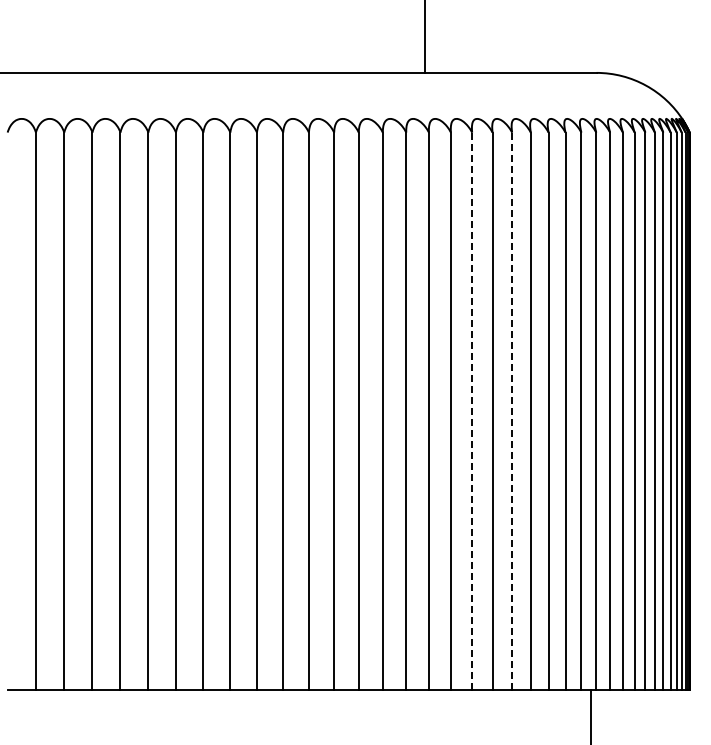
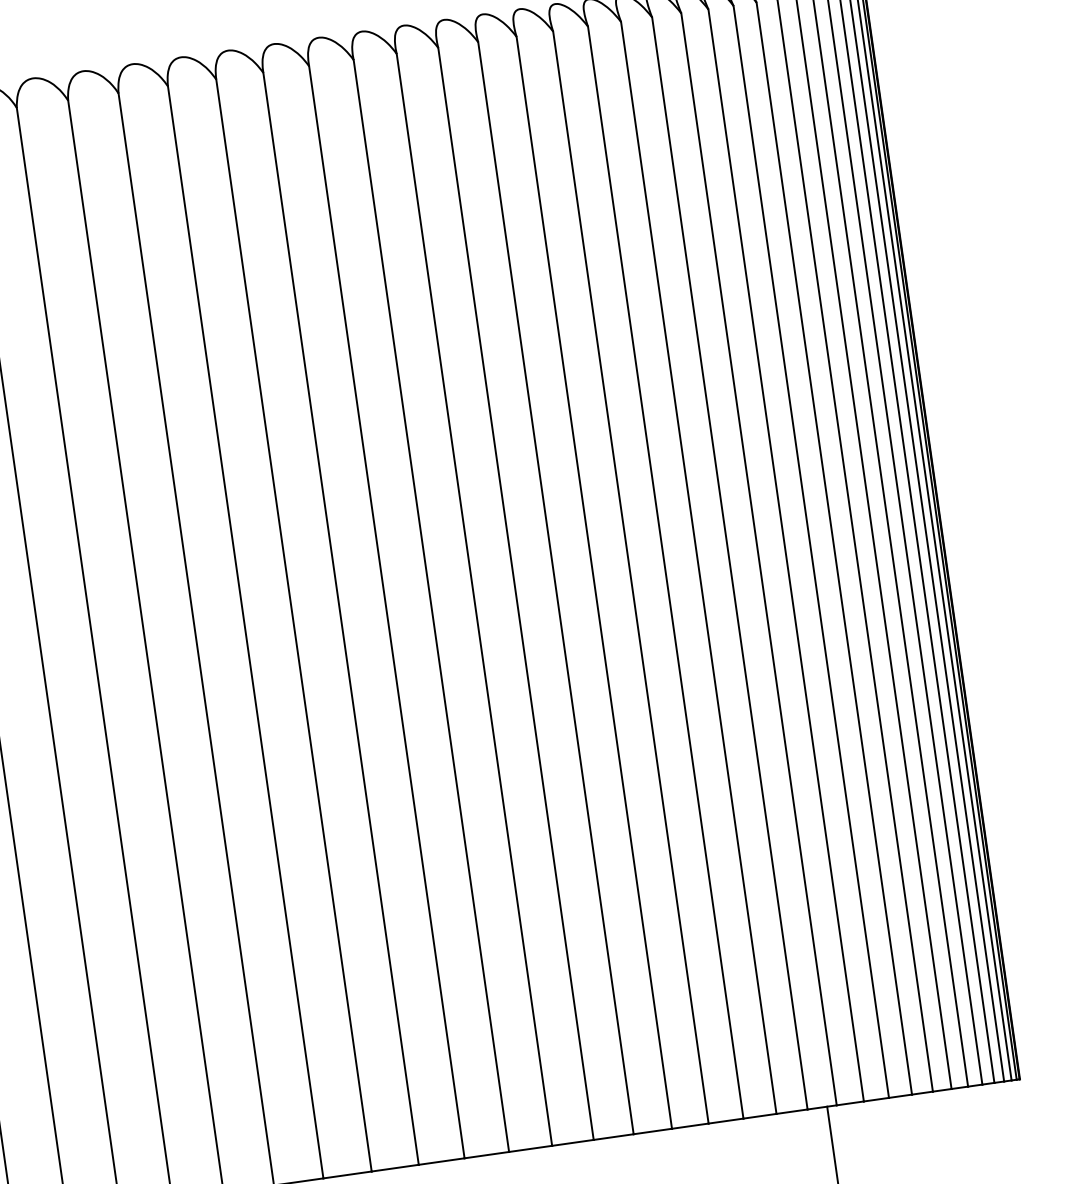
line: (472, 411) -> (516, 594), dashed -> solid
line: (512, 411) -> (595, 583), dashed -> solid

